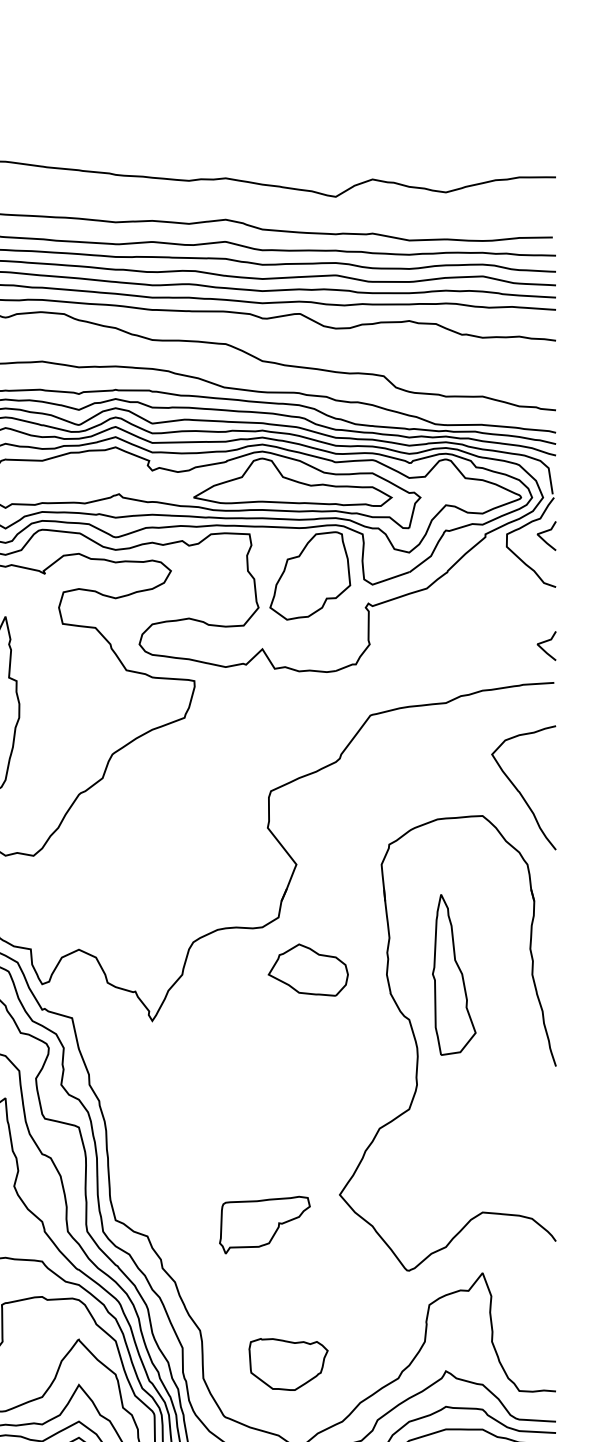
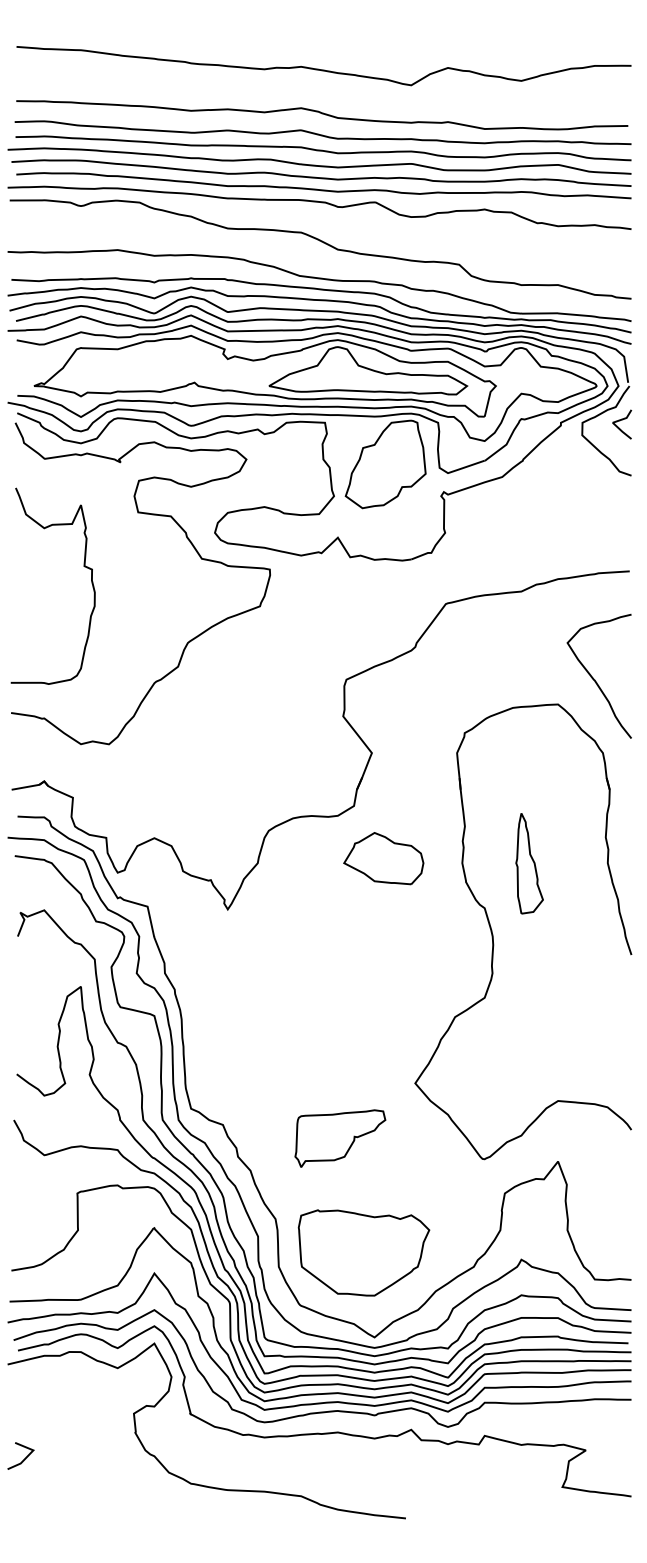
line: (545, 643) -> (620, 531), removed
part: (454, 975) -> (529, 863), size x0.62
part: (265, 1225) -> (340, 1138), moved
part: (288, 1364) -> (363, 1252), size x1.67

